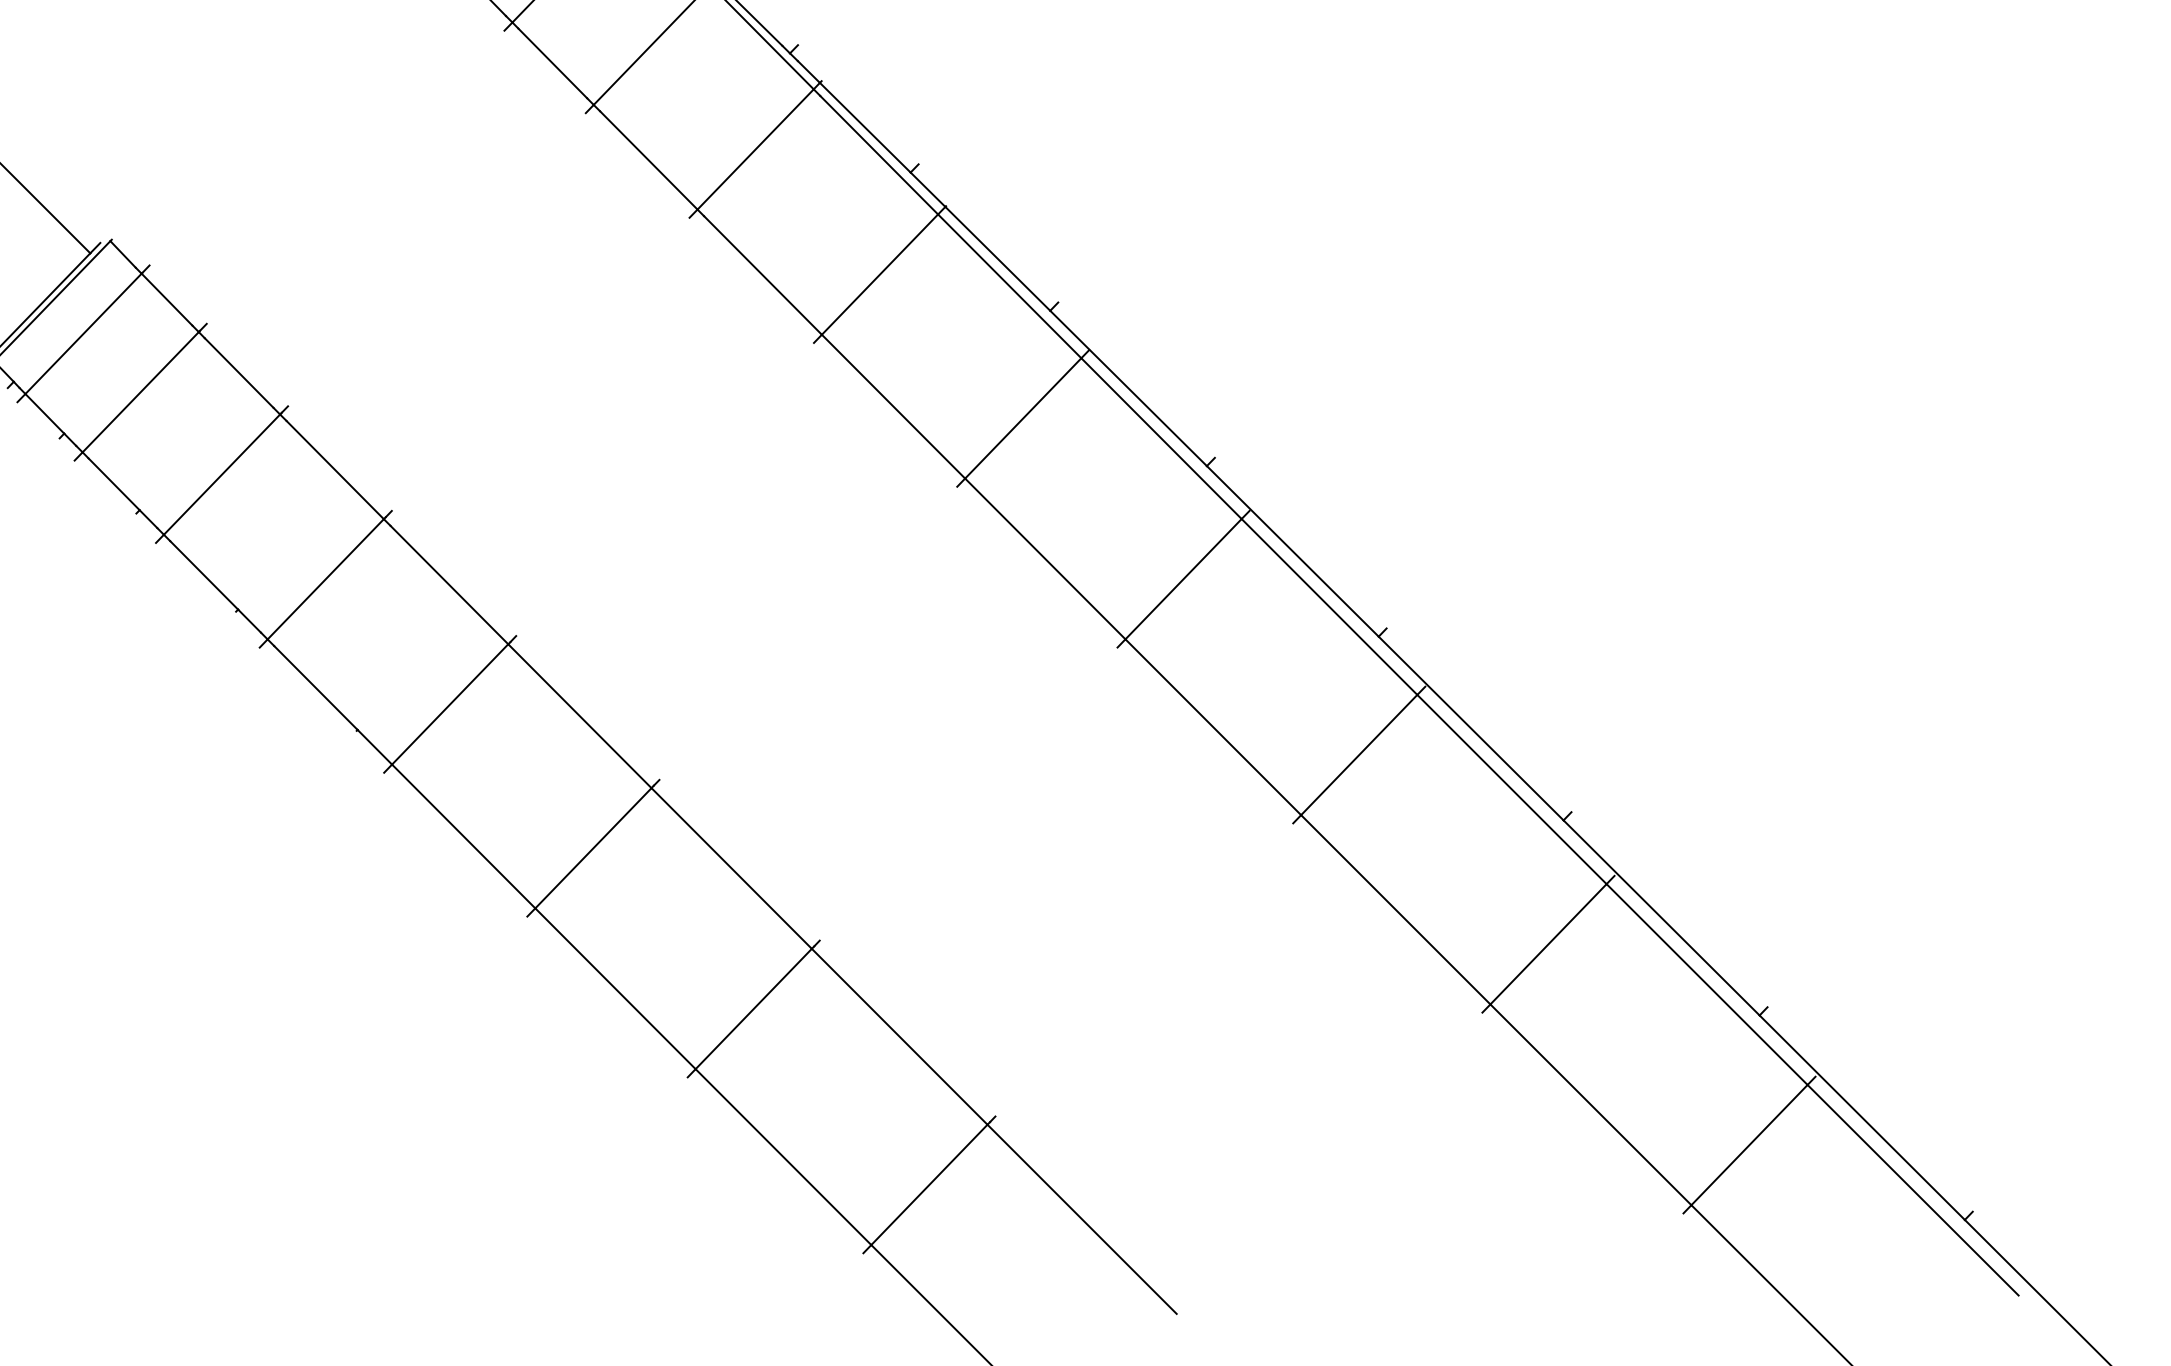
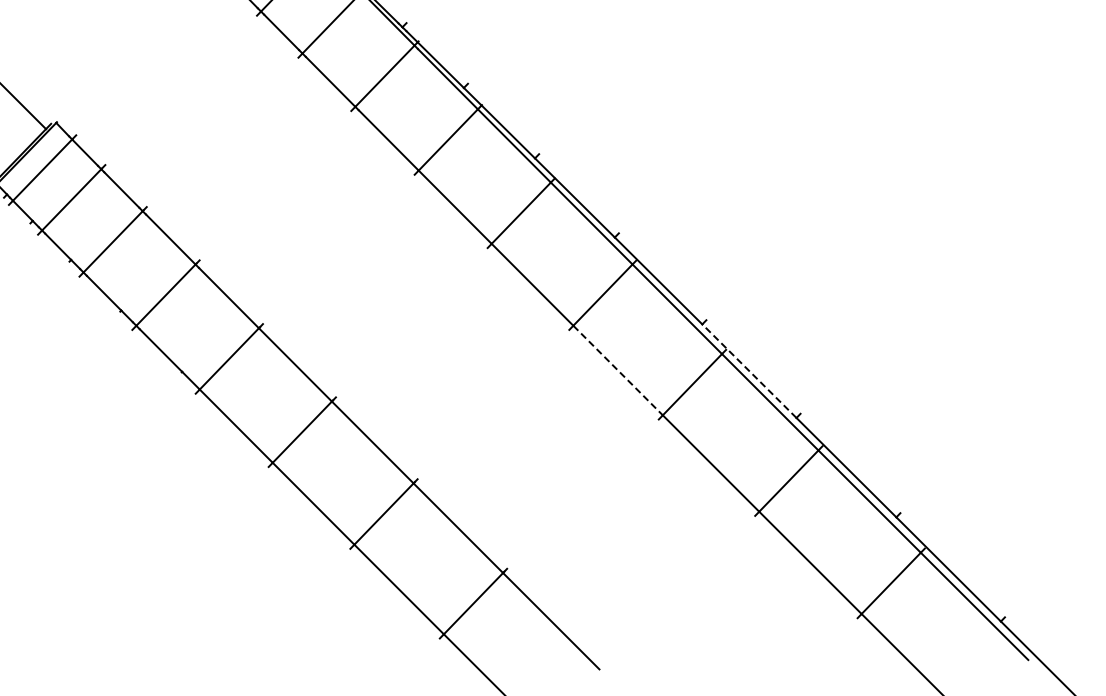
line: (1214, 727) -> (618, 370), solid -> dashed
line: (1471, 727) -> (749, 370), solid -> dashed

